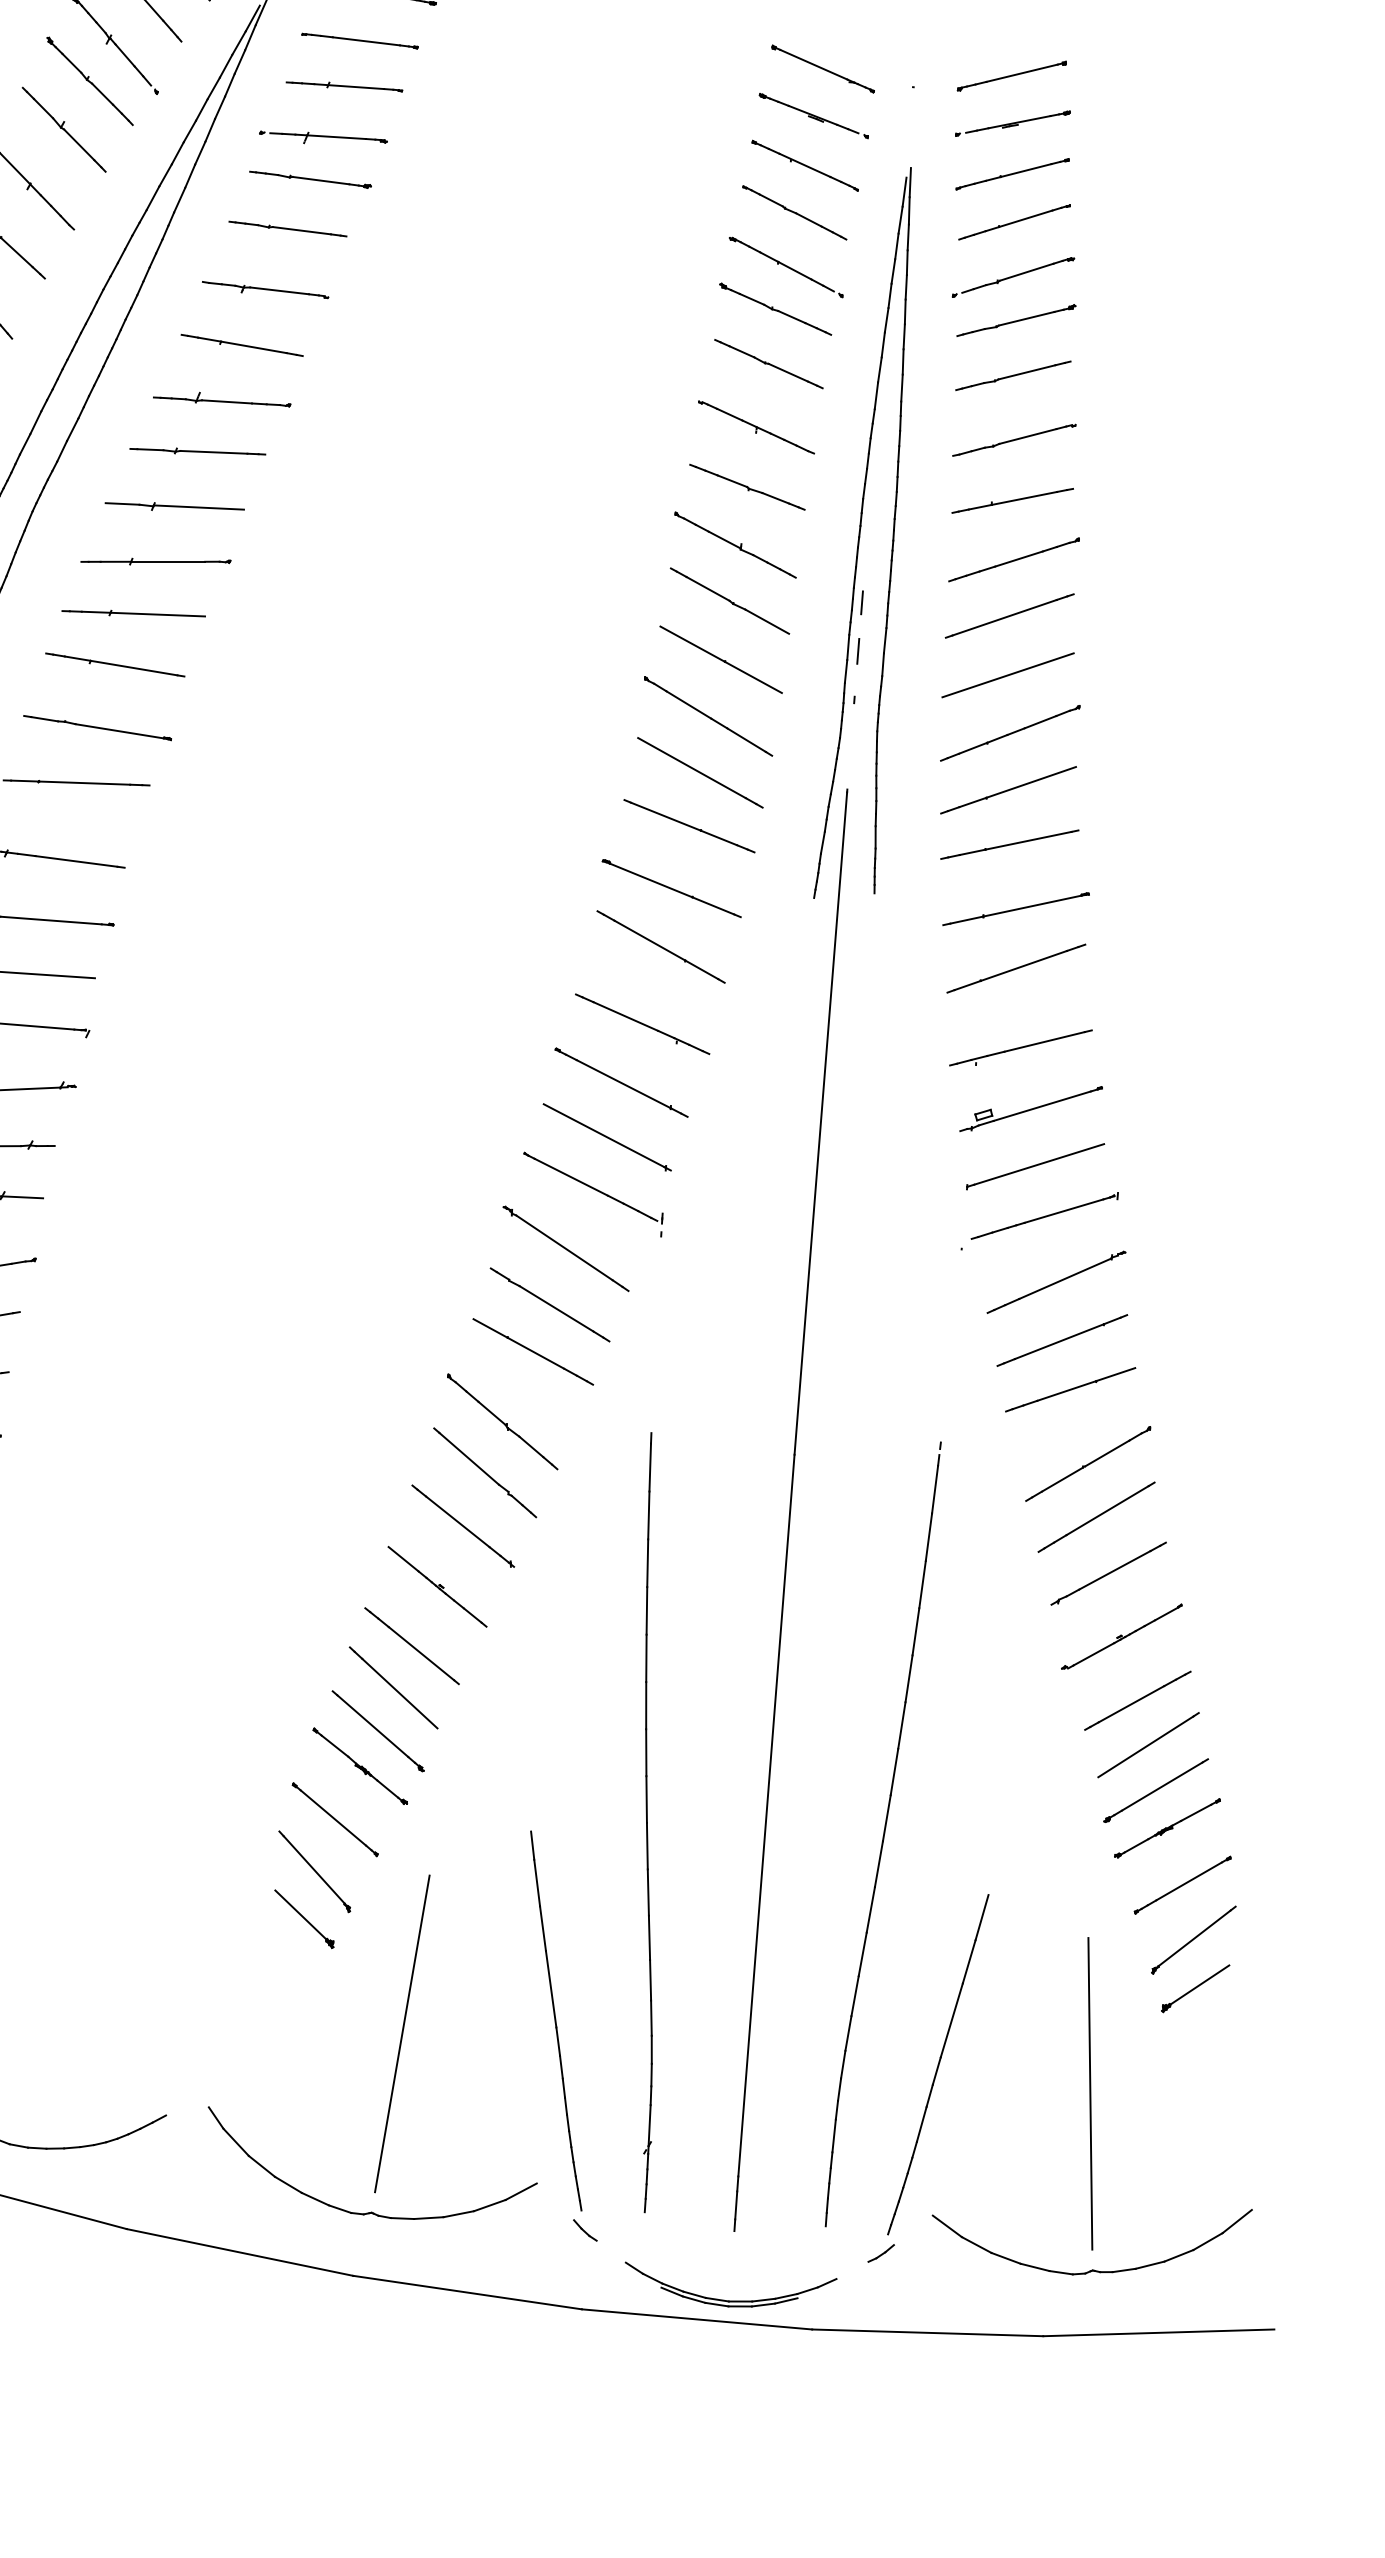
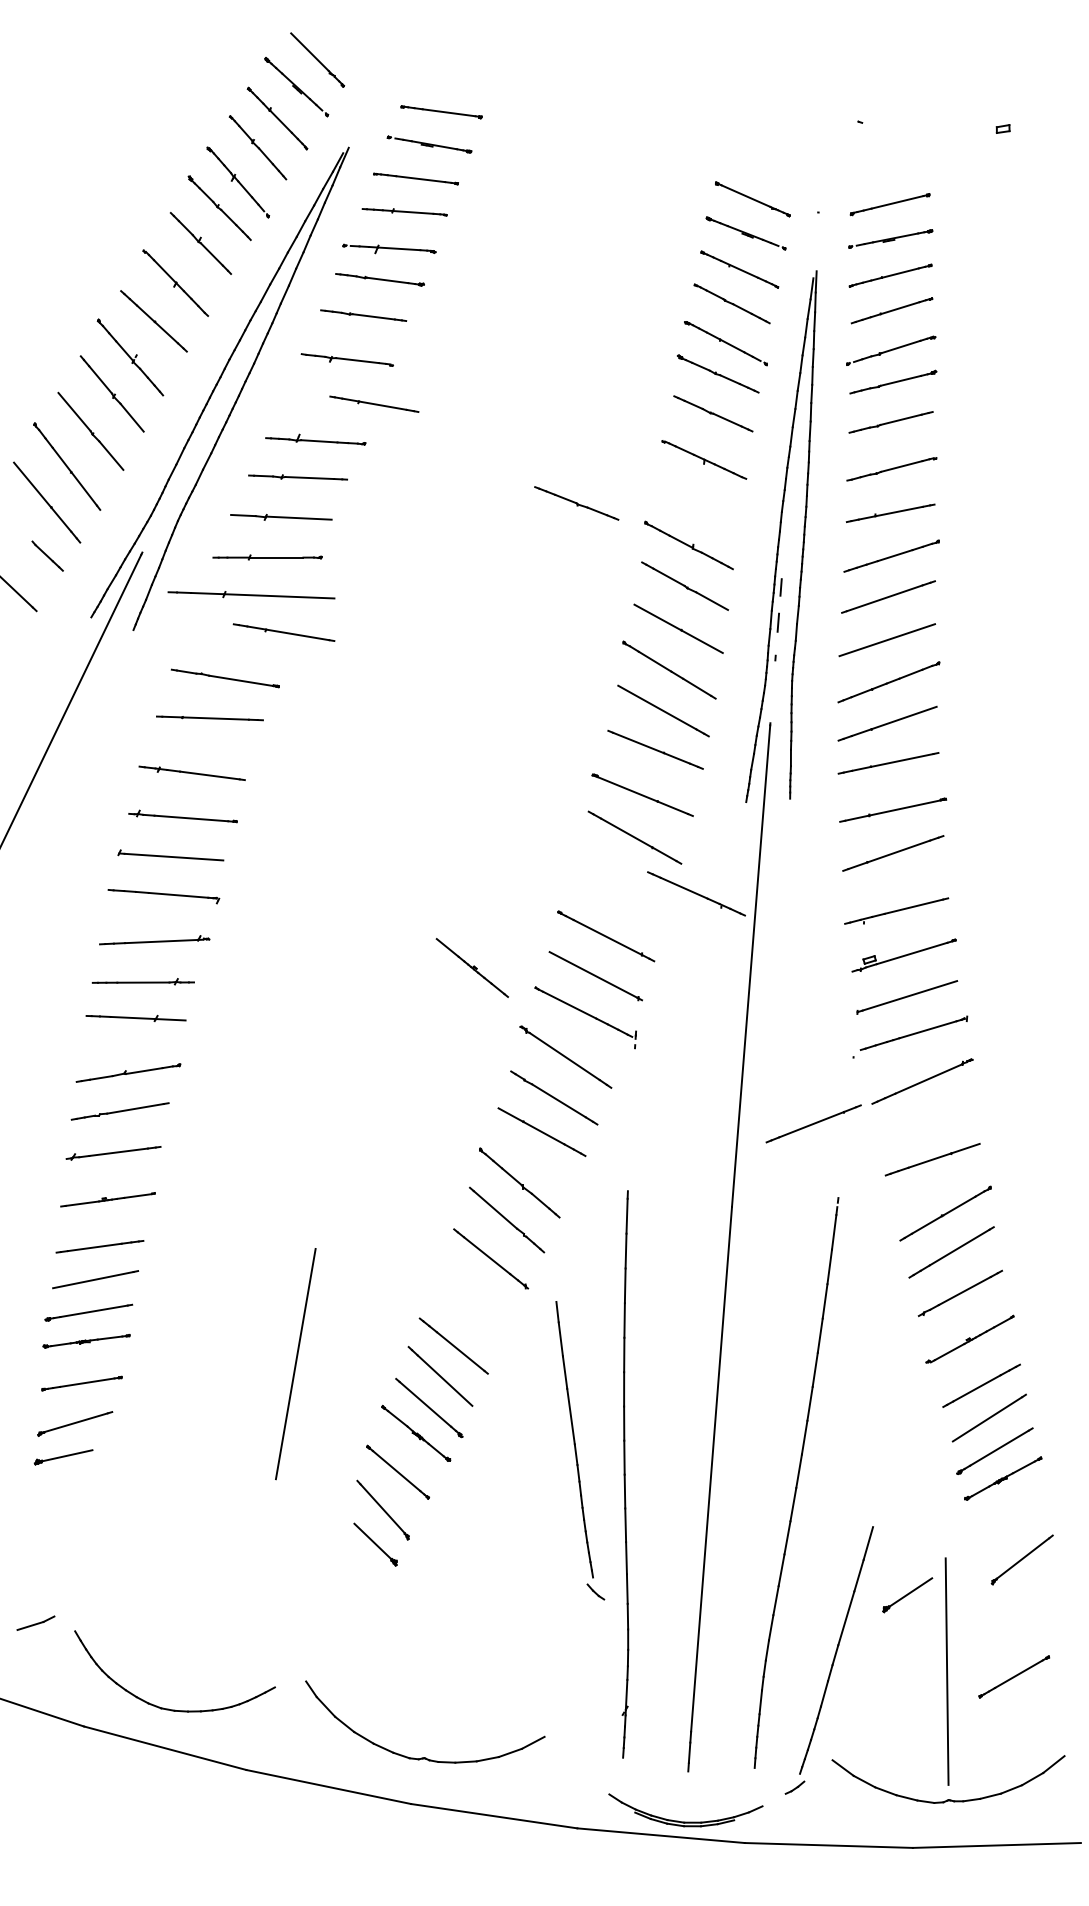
part: (242, 344) -> (374, 403), moved
part: (747, 487) -> (576, 503), moved
part: (133, 613) -> (251, 595), size x1.6
part: (114, 664) -> (283, 632), moved
part: (642, 1023) -> (696, 893), moved
line: (1062, 1340) -> (813, 1123), moved
part: (436, 1586) -> (471, 967), moved
part: (1183, 1884) -> (1014, 1676), moved
part: (1195, 1989) -> (907, 1595), moved
line: (401, 2034) -> (295, 1364), moved
part: (564, 2035) -> (580, 1450), moved

